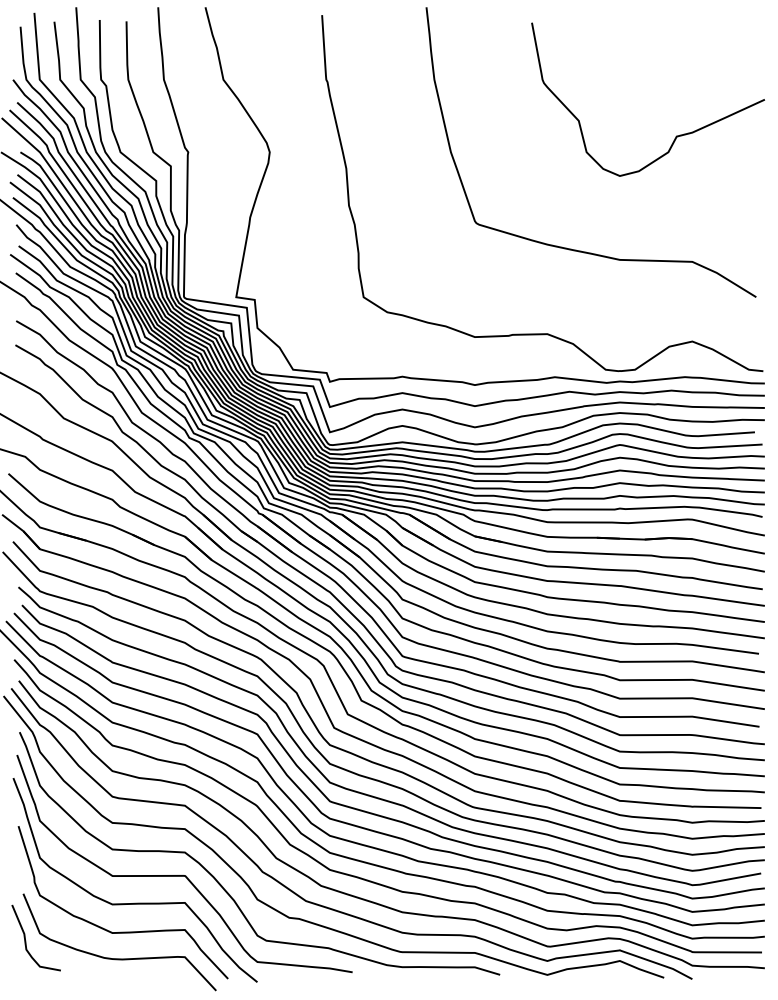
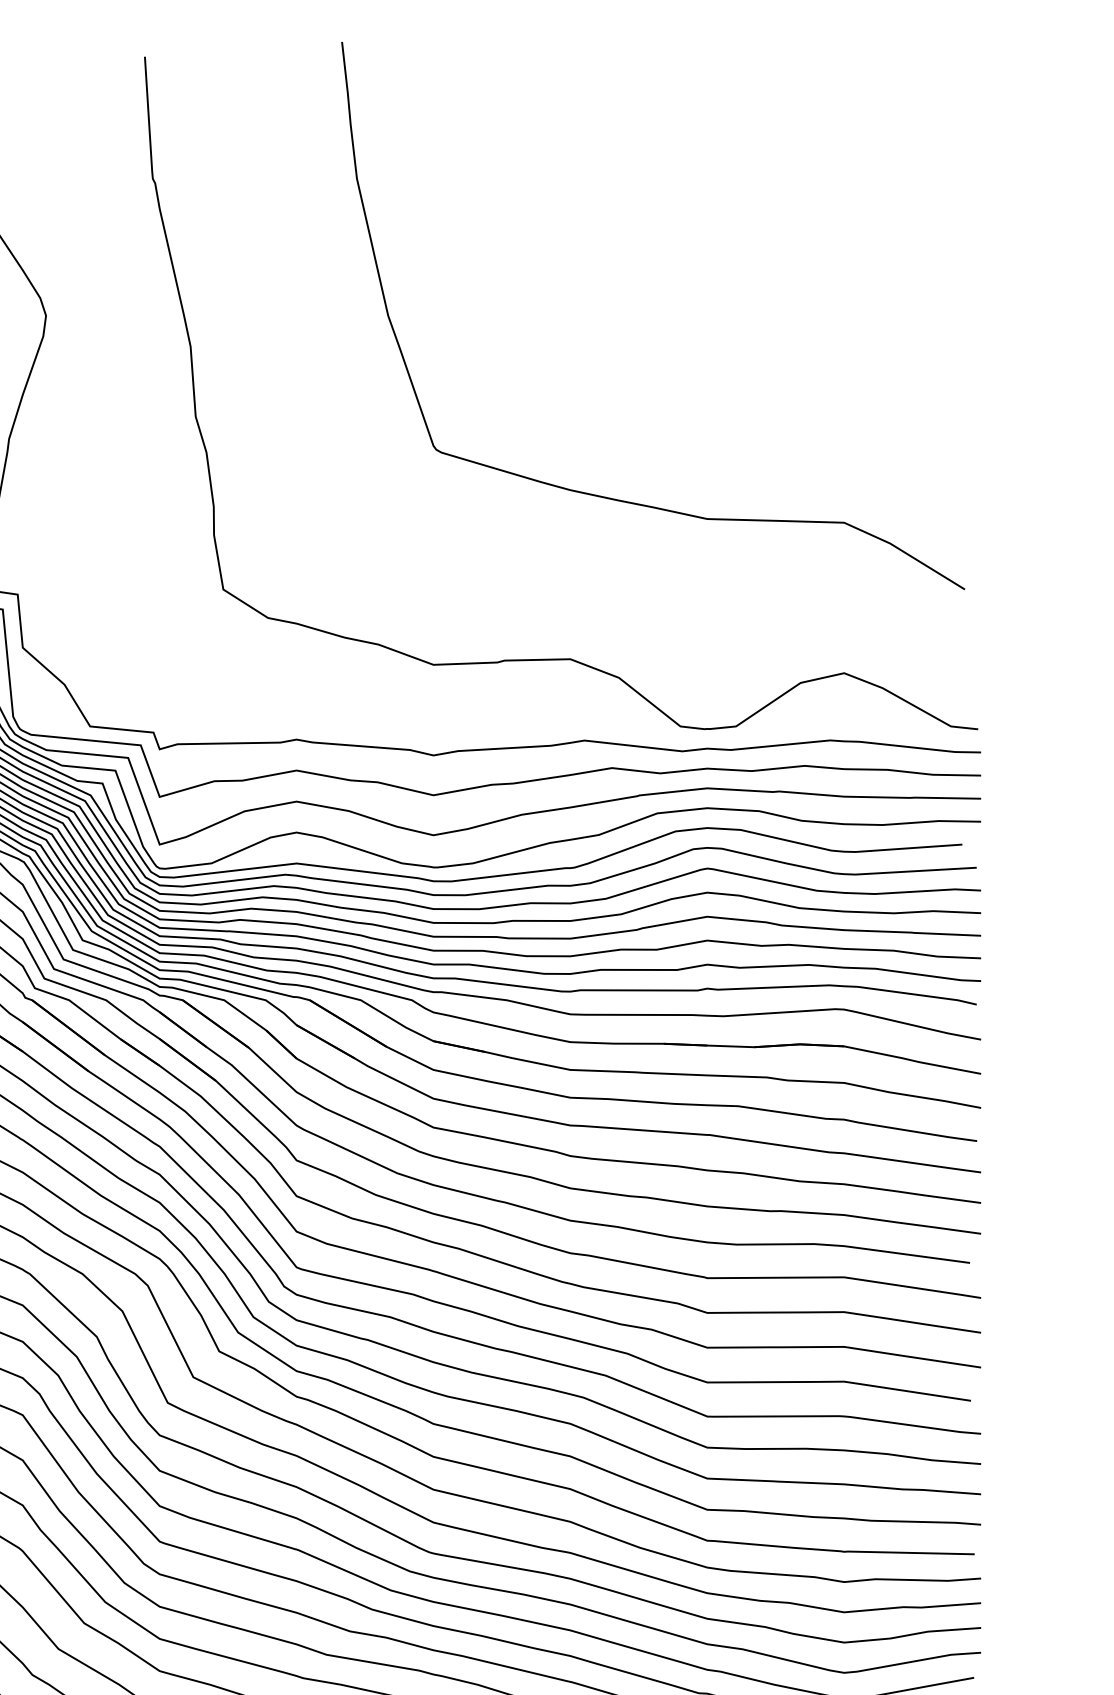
curve: (676, 135) -> (814, 284), removed

